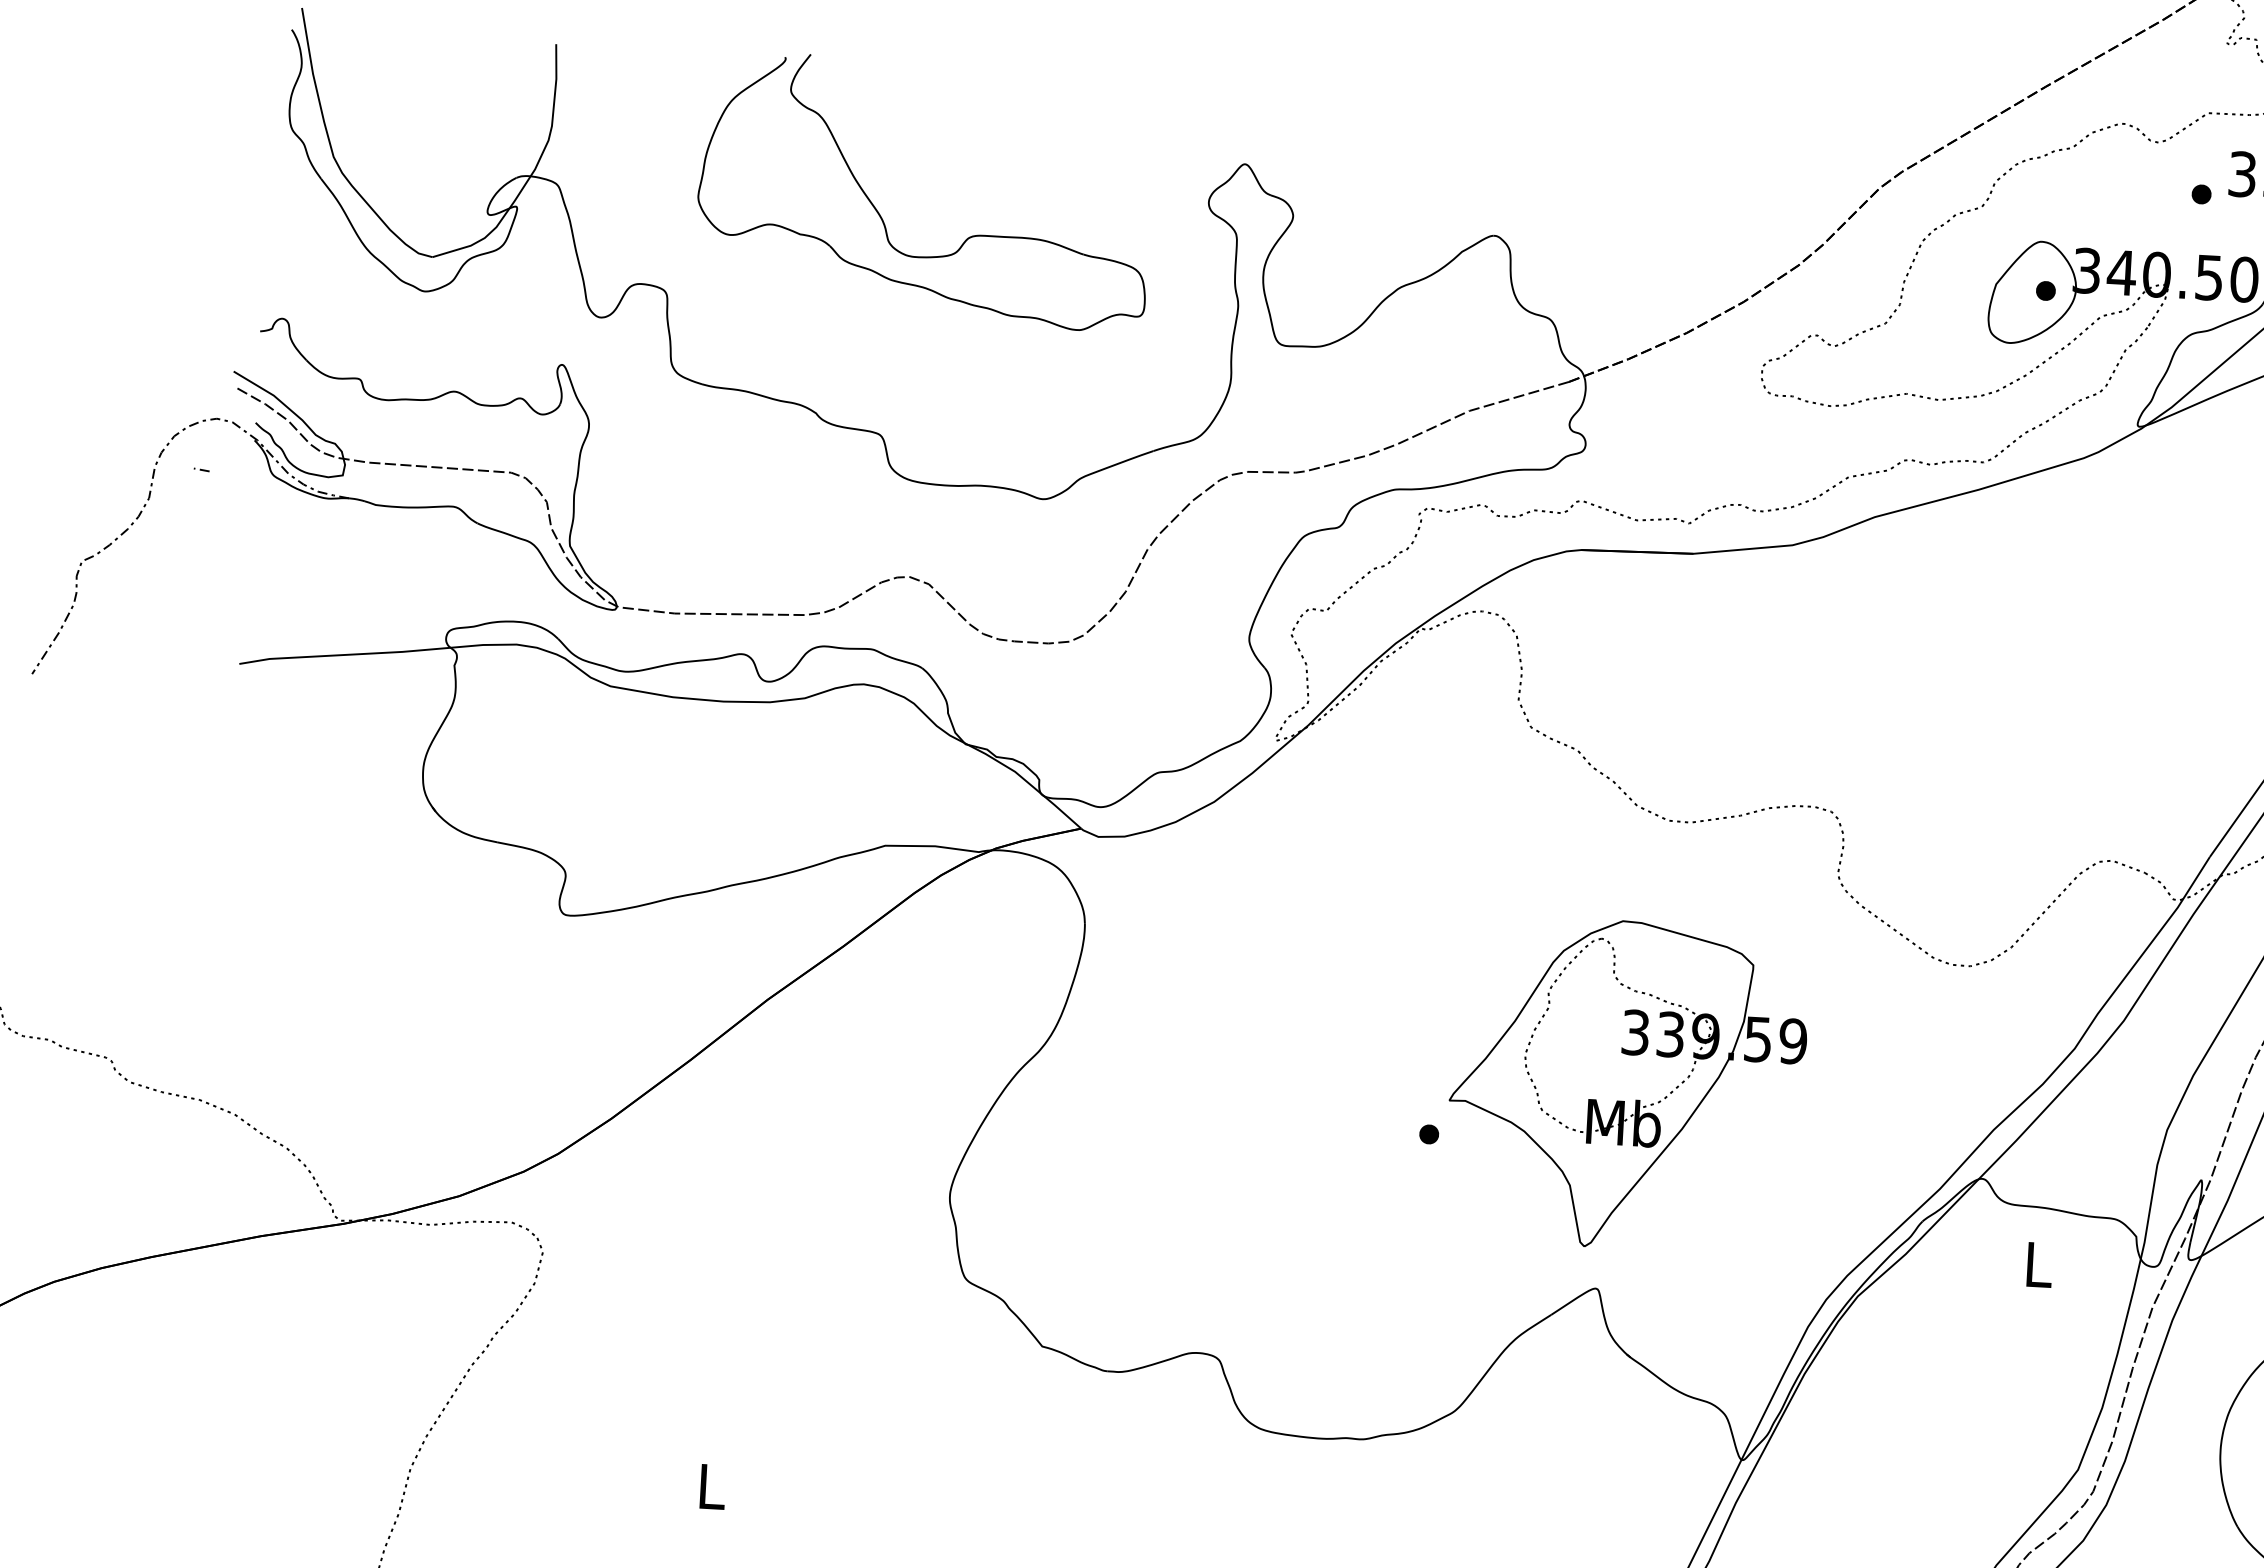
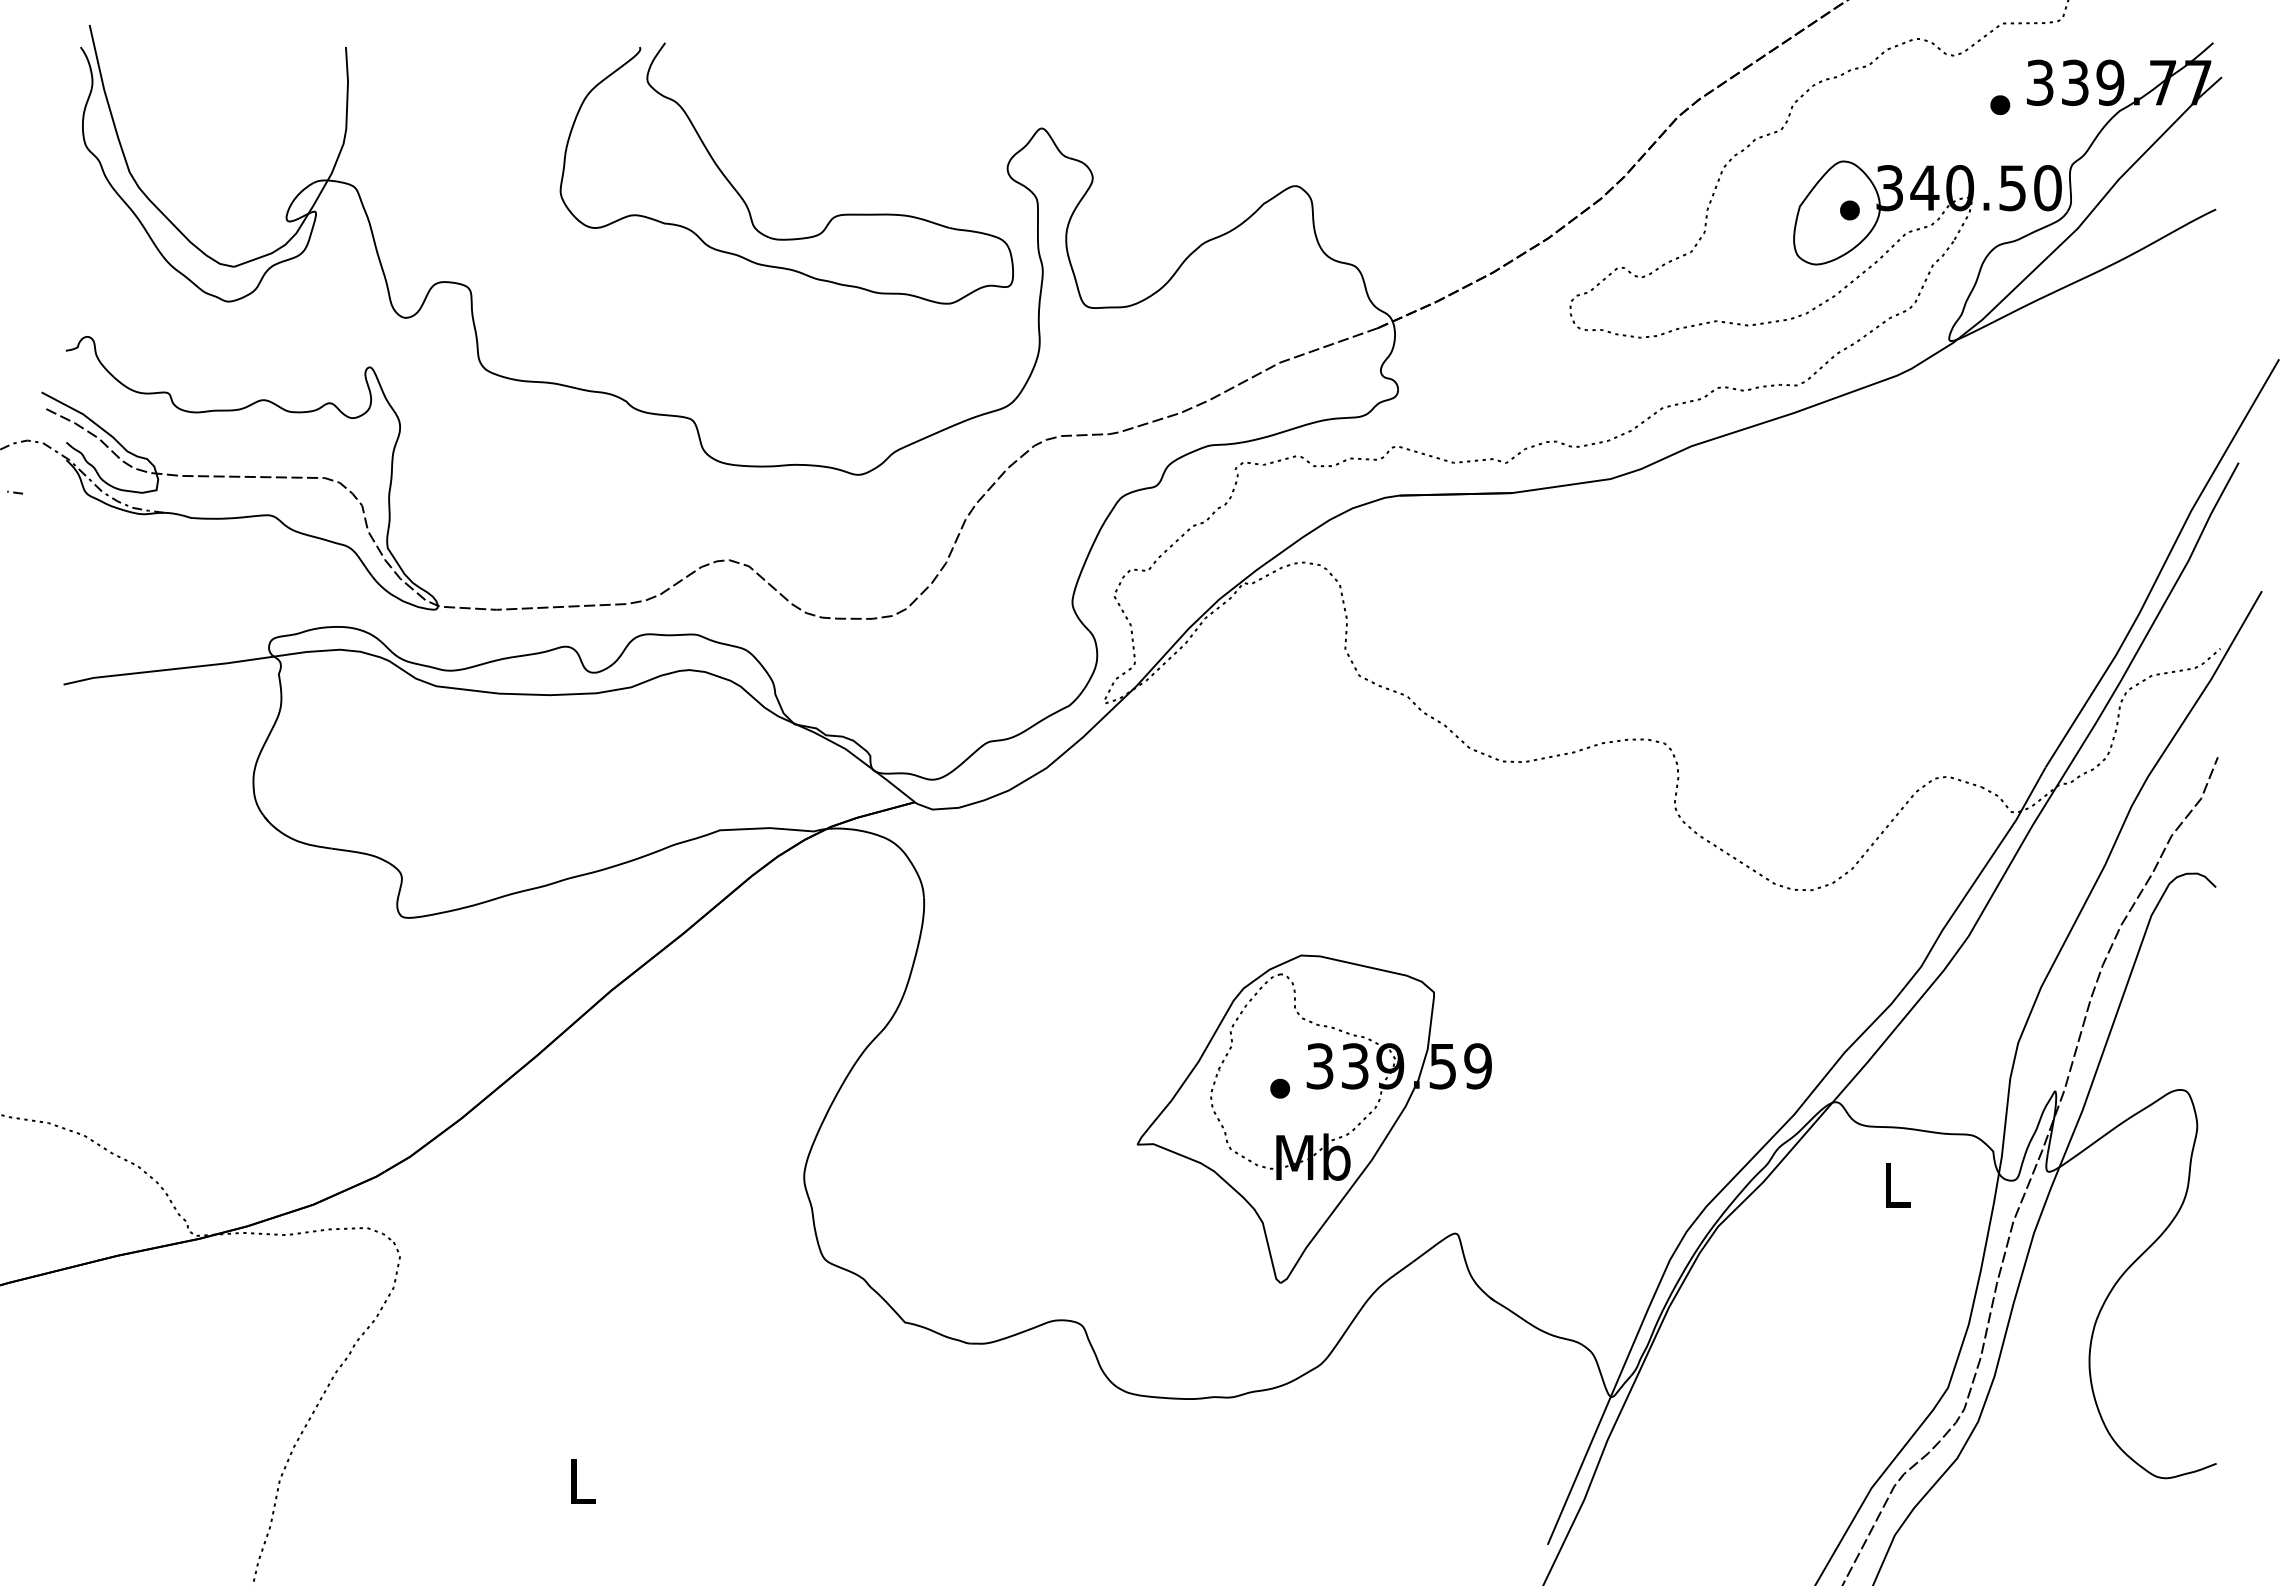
part: (882, 216) -> (745, 201), moved
part: (1626, 1084) -> (1313, 1118), moved

